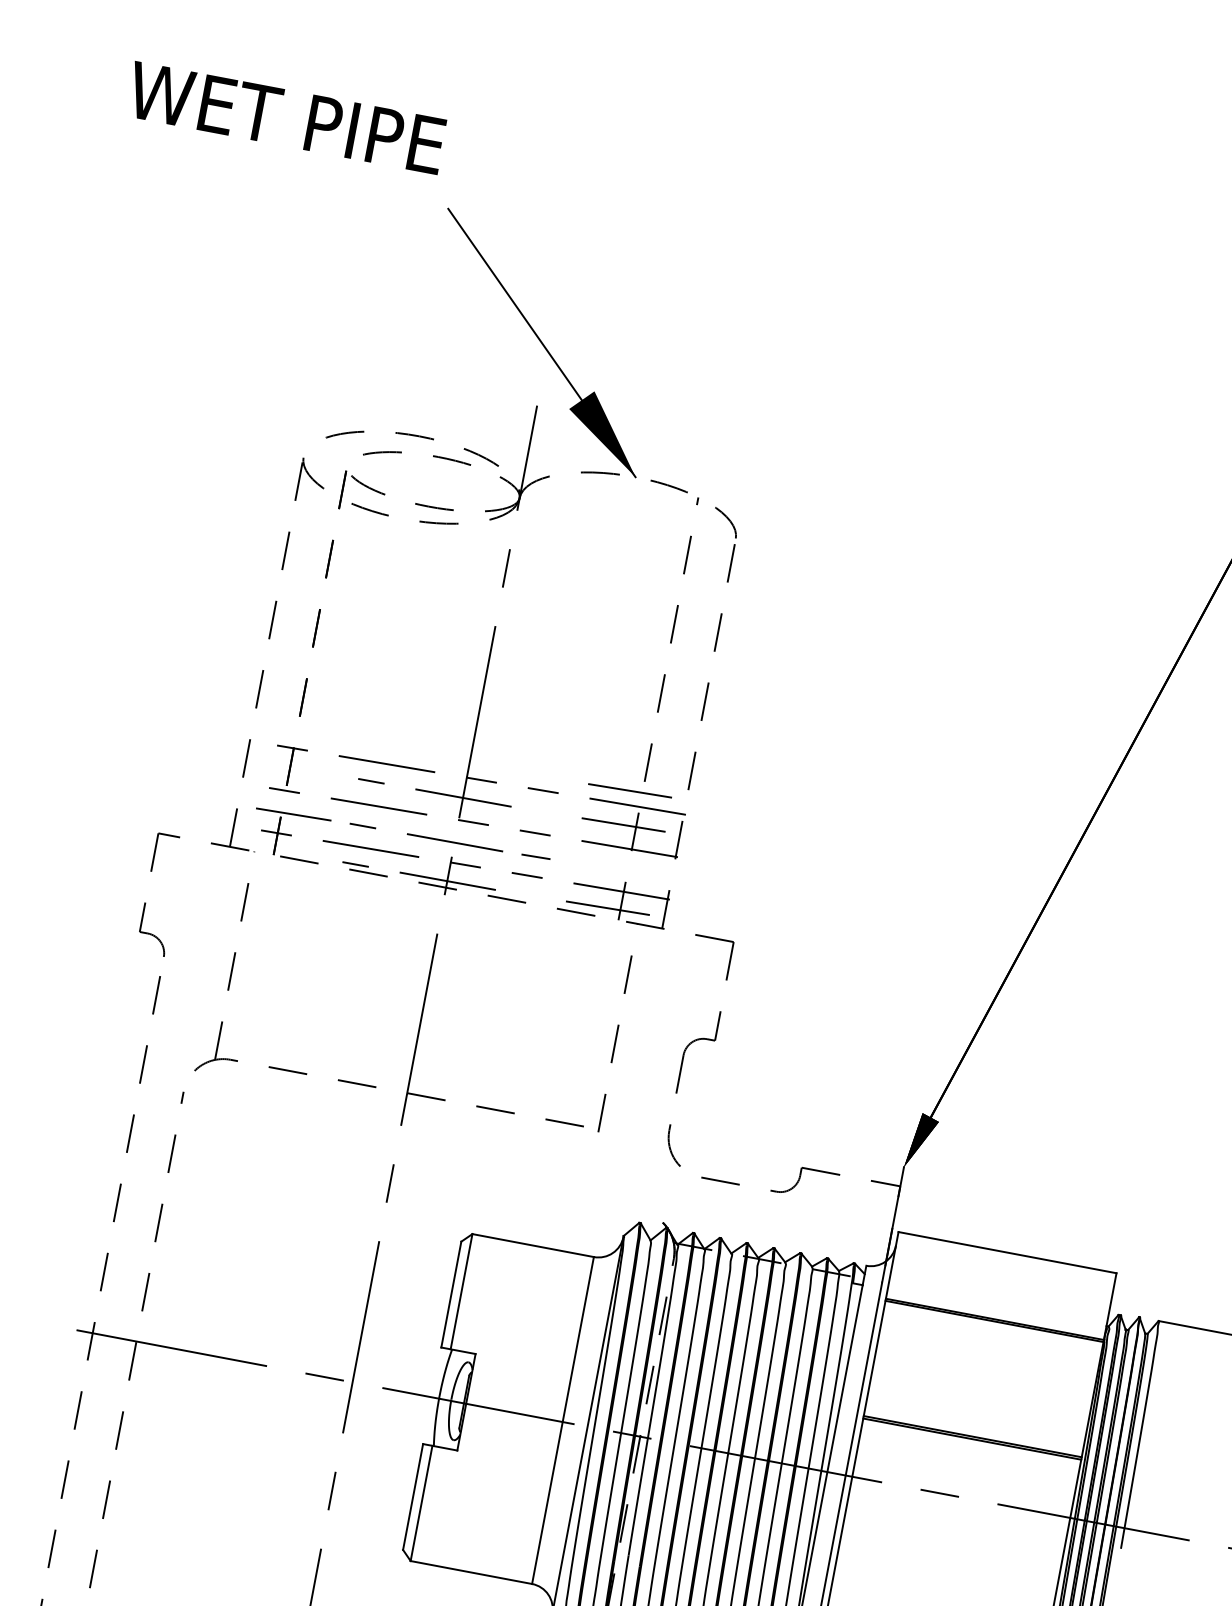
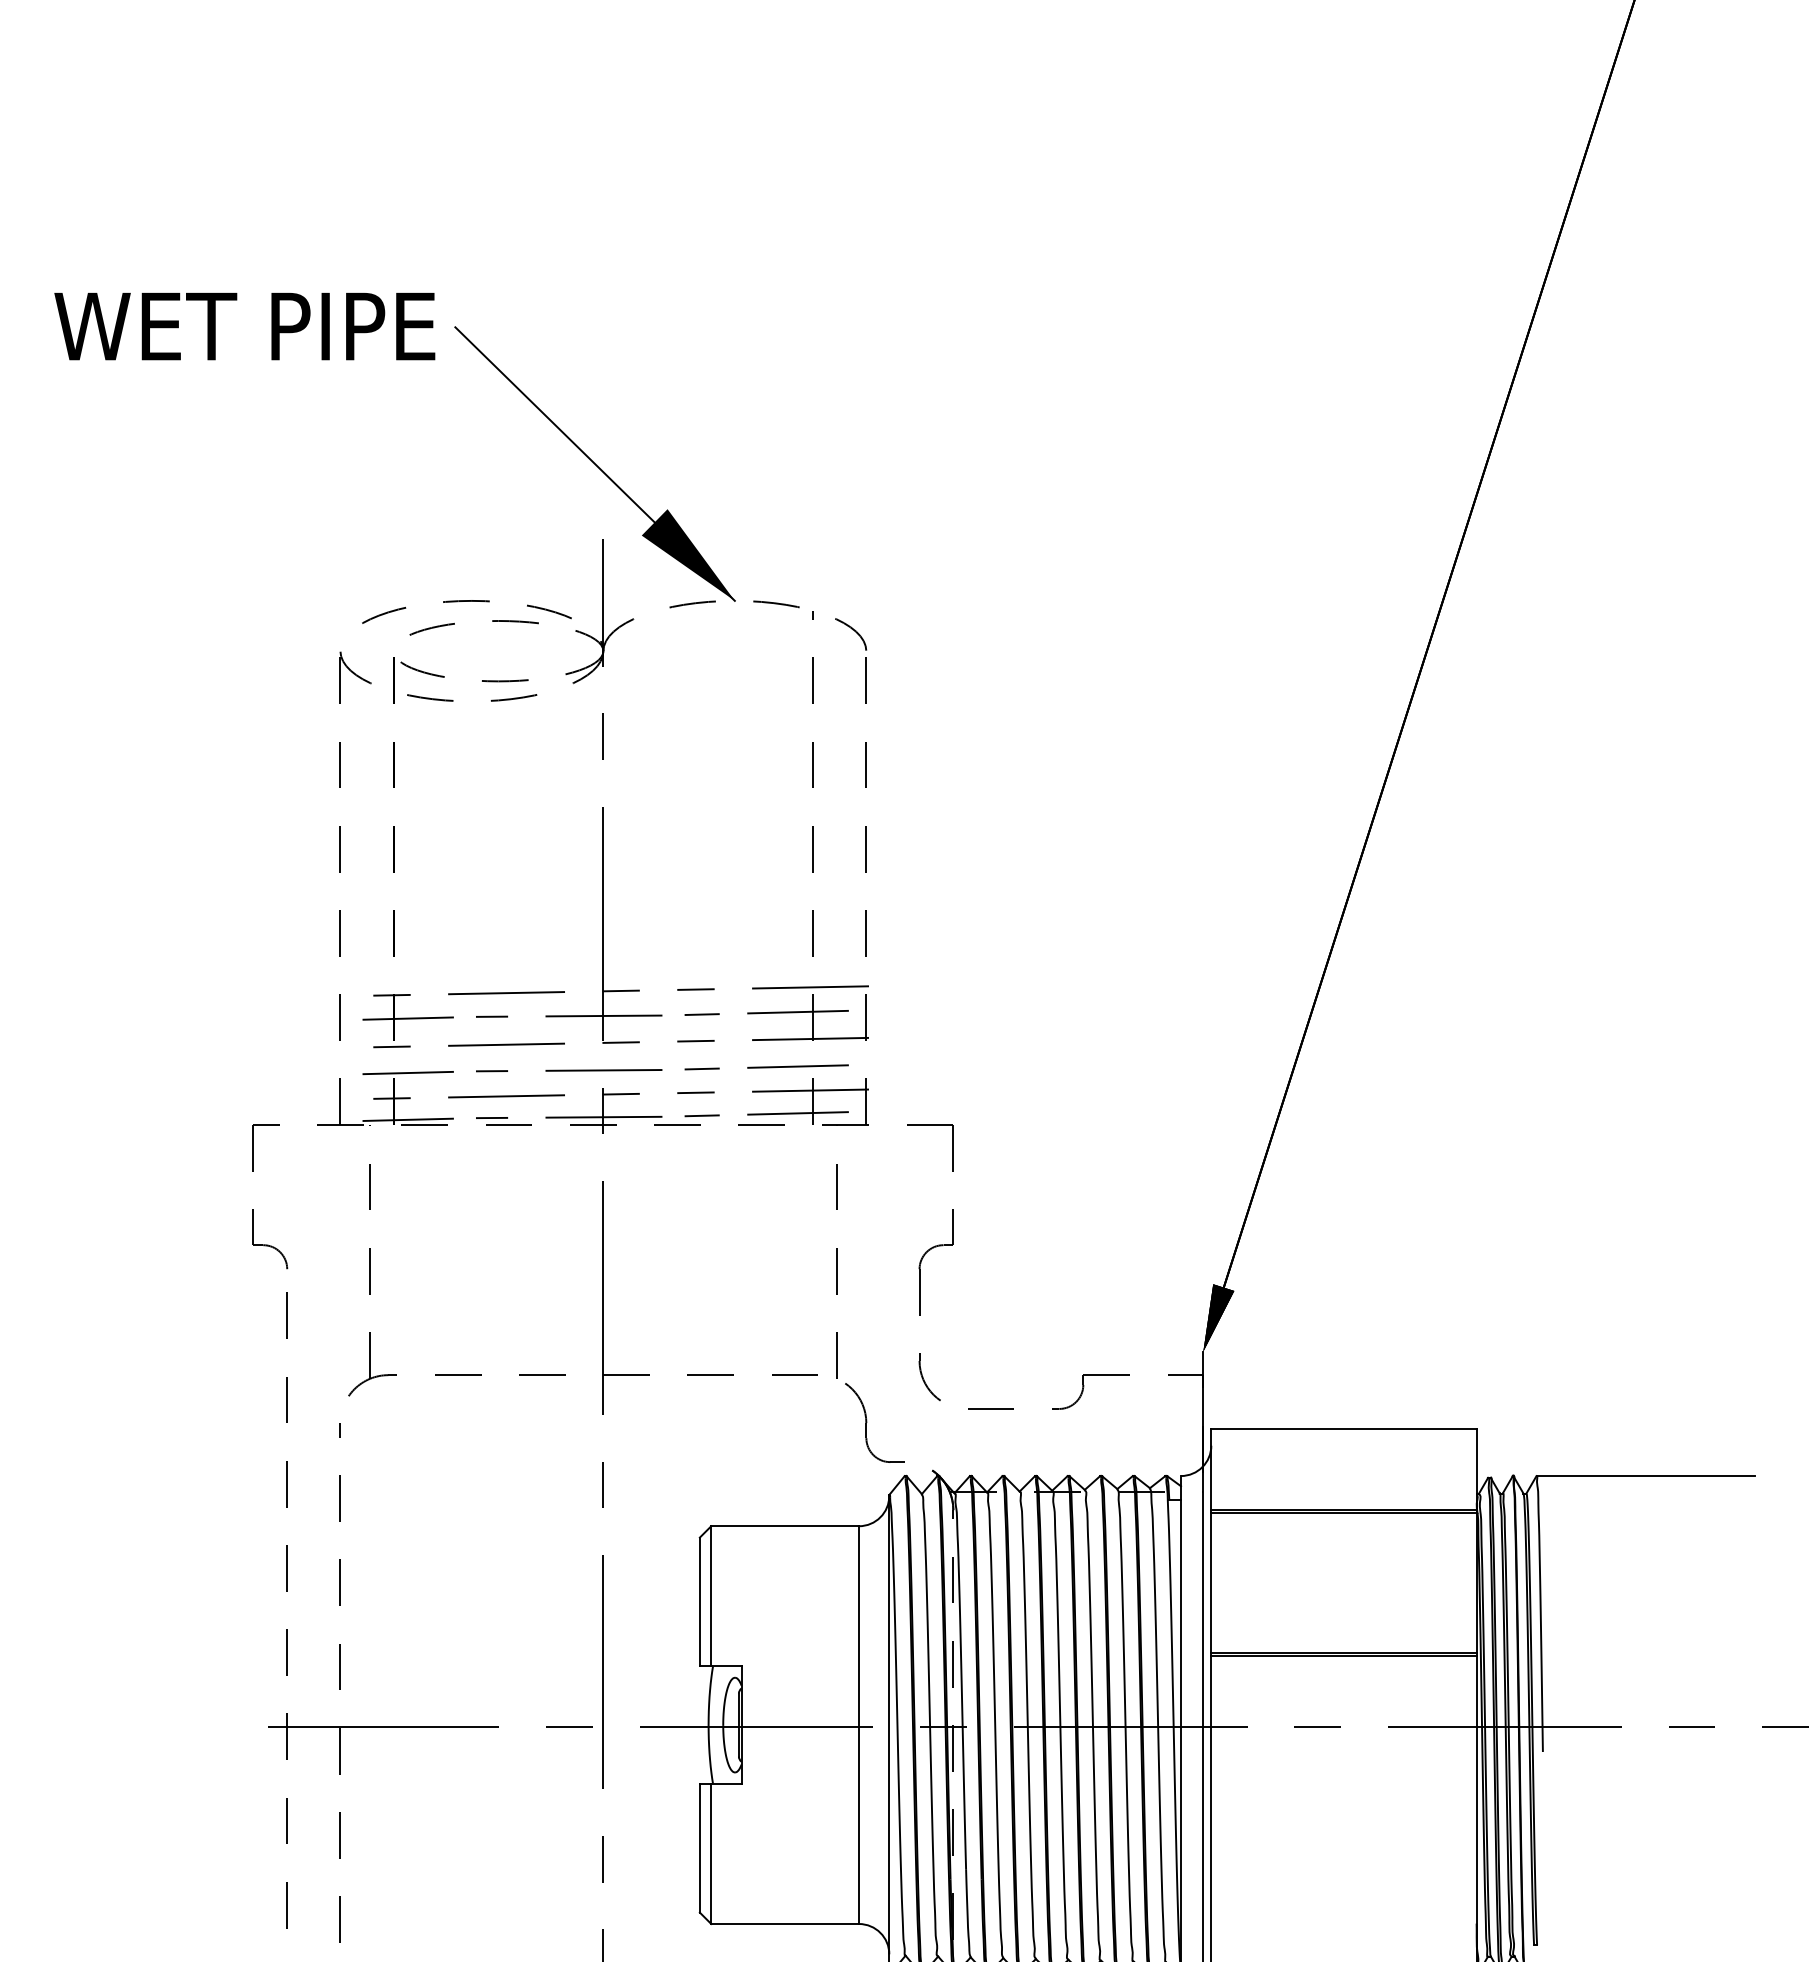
text: (285, 117) -> (244, 326), moved
line: (301, 769) -> (407, 1018), added
line: (629, 790) -> (797, 1066), moved
line: (543, 811) -> (701, 1014), added
line: (285, 852) -> (407, 1119), added
line: (528, 894) -> (701, 1115), added
part: (616, 1173) -> (867, 1422), added

